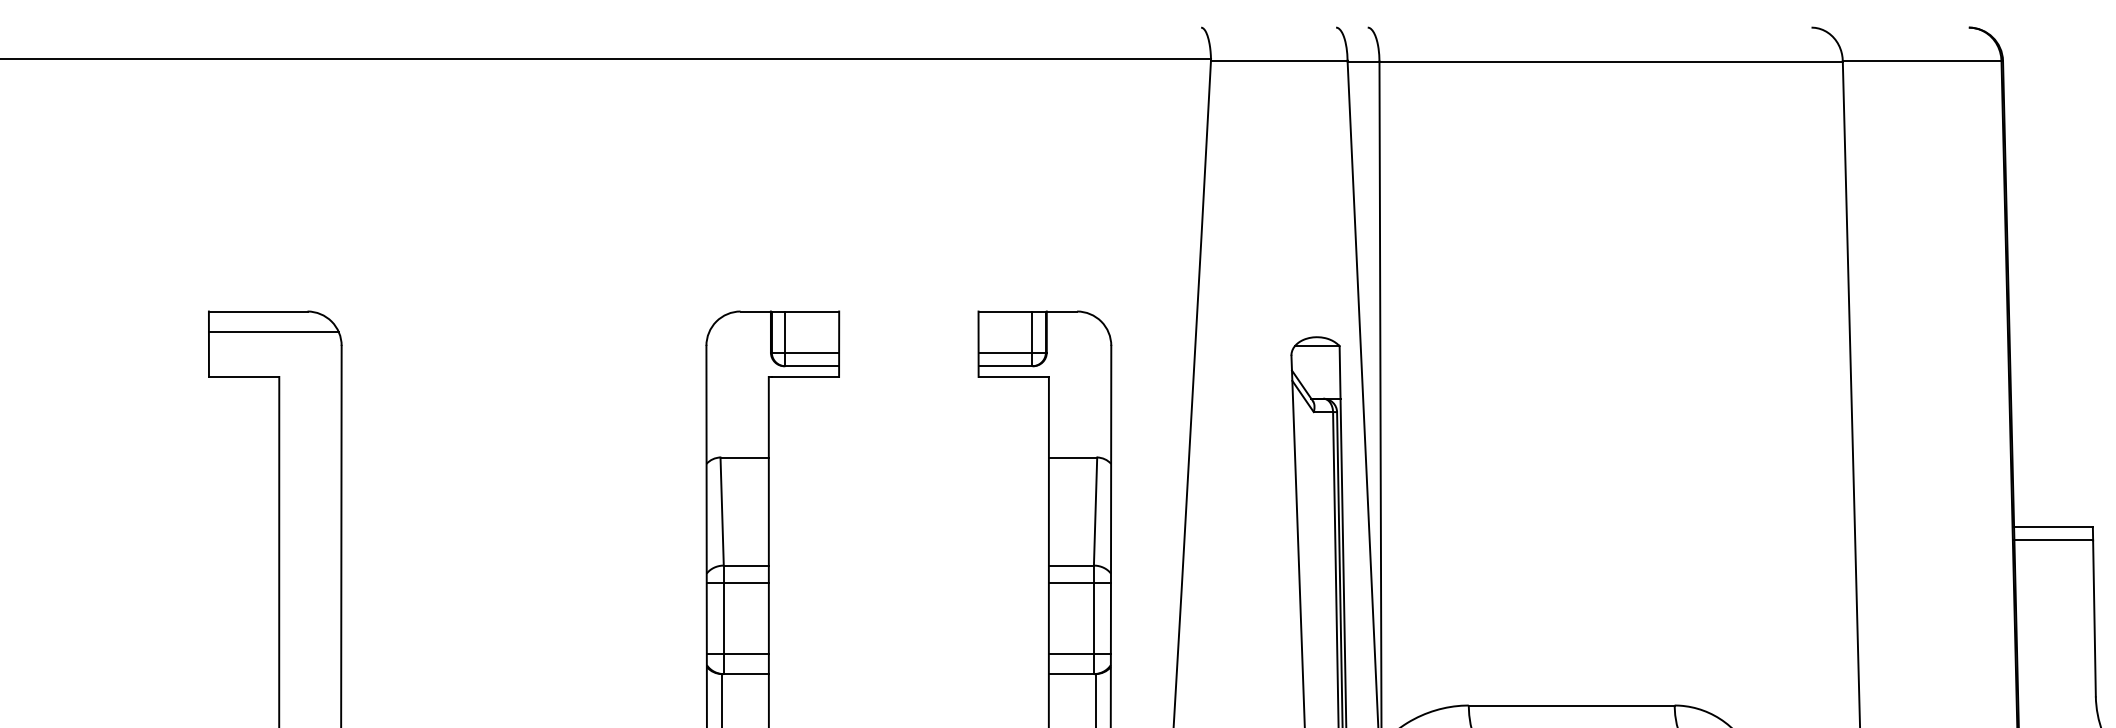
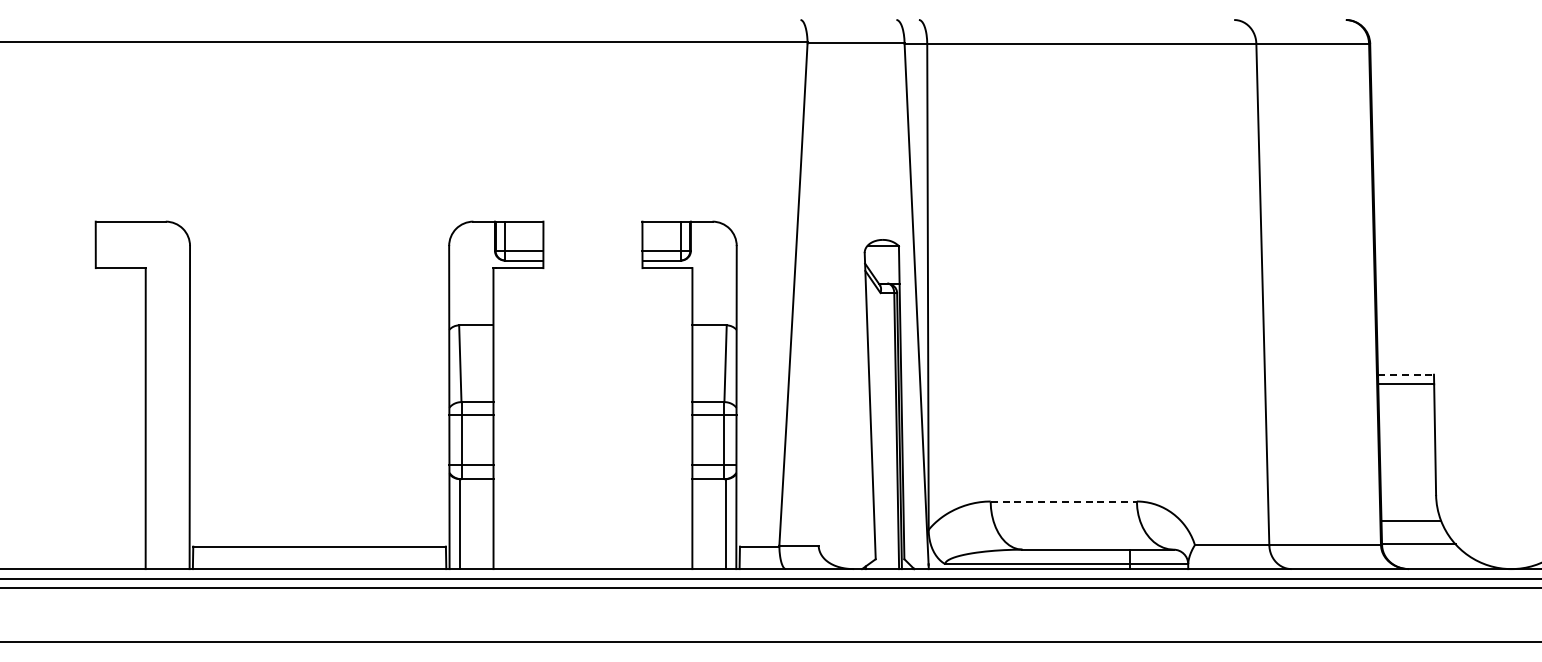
line: (273, 332) -> (141, 236), removed
line: (2054, 526) -> (1406, 374), solid -> dashed
line: (1572, 705) -> (1064, 501), solid -> dashed

